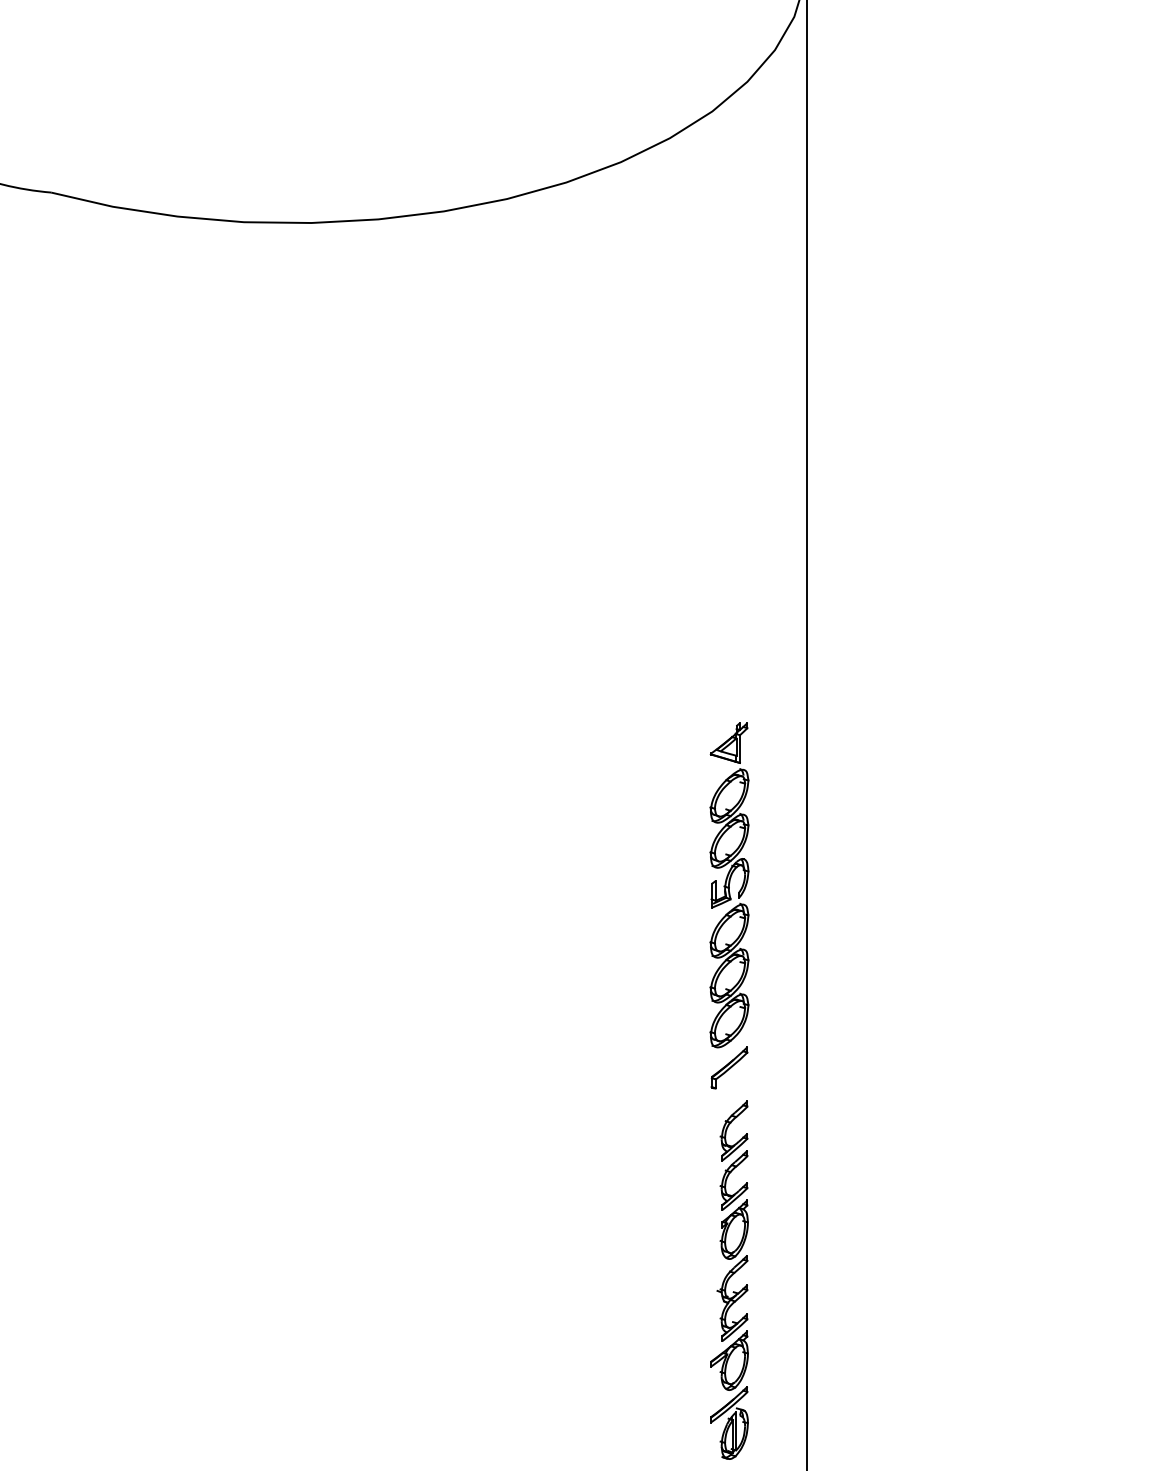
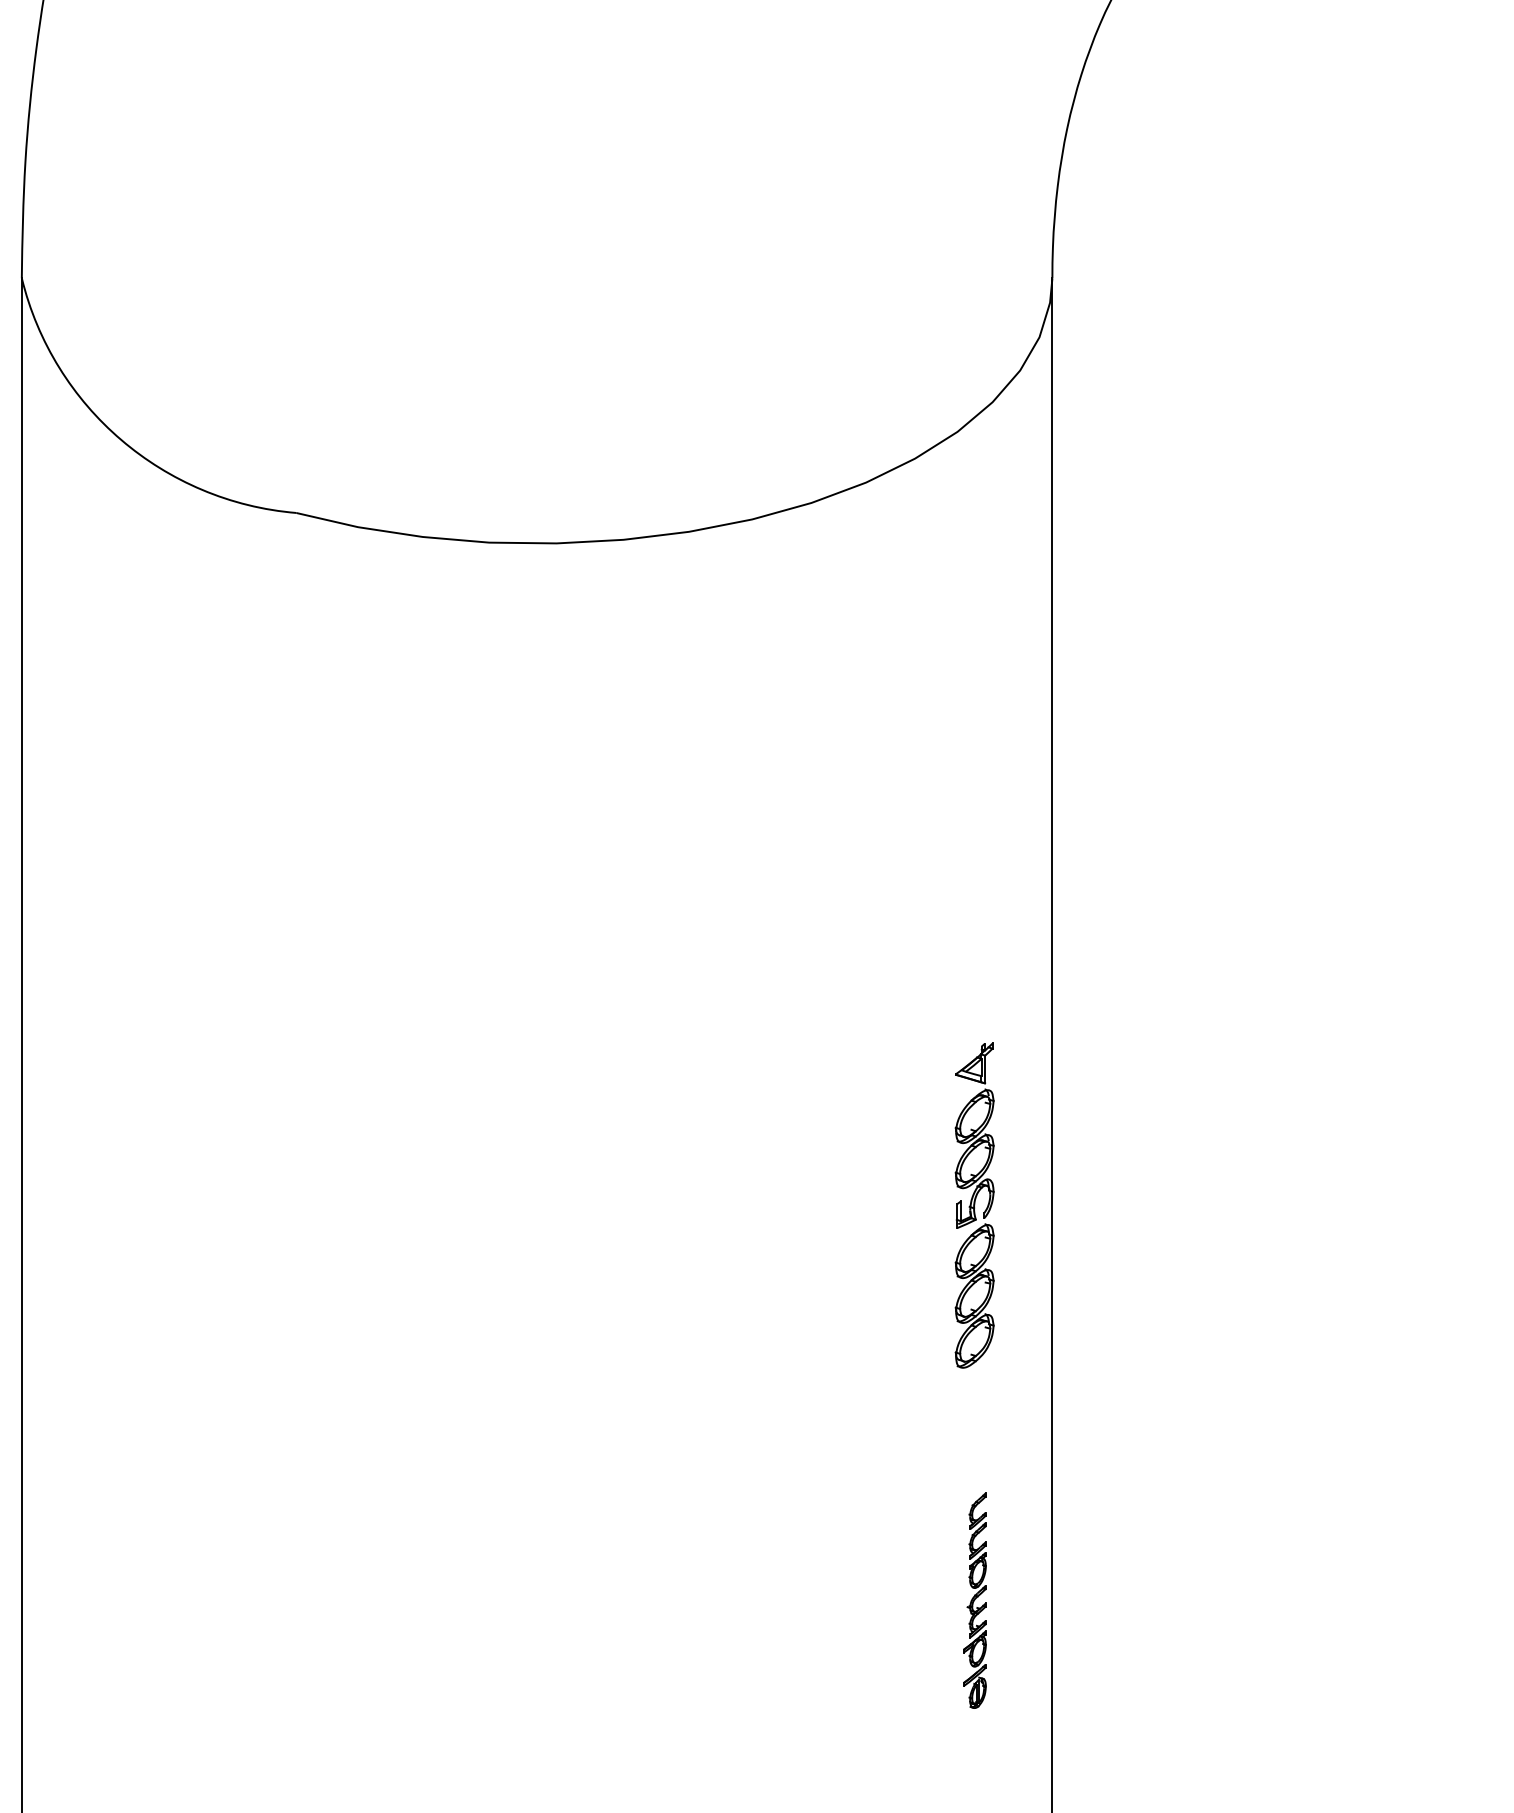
part: (729, 1068) -> (974, 1388), removed
part: (729, 1280) -> (974, 1600), size x0.6

